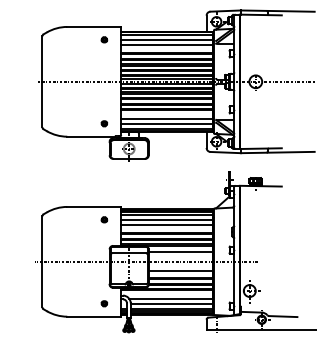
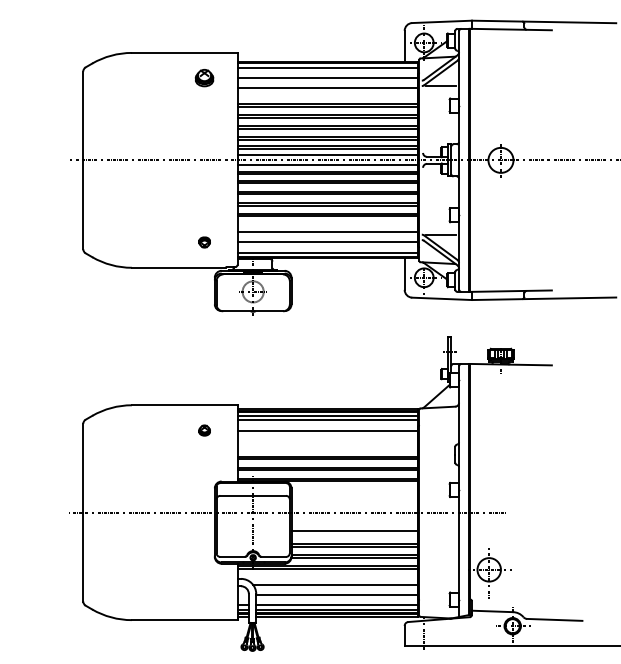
part: (104, 39) -> (204, 77), size x1.6
line: (167, 225) -> (328, 441), removed
line: (180, 252) -> (353, 494), removed
part: (104, 303) -> (204, 594), removed

